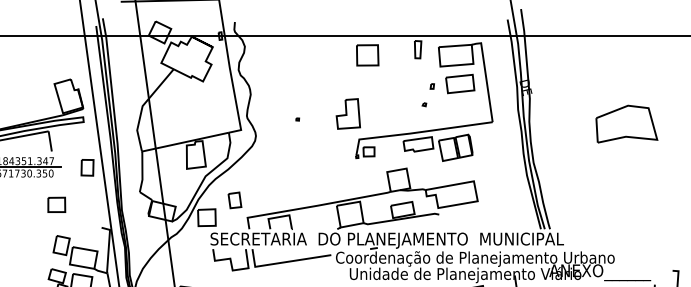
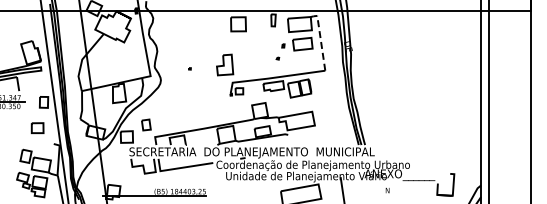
line: (485, 75) -> (320, 38), solid -> dashed
part: (626, 123) -> (418, 71), removed
part: (56, 203) -> (37, 127), moved

